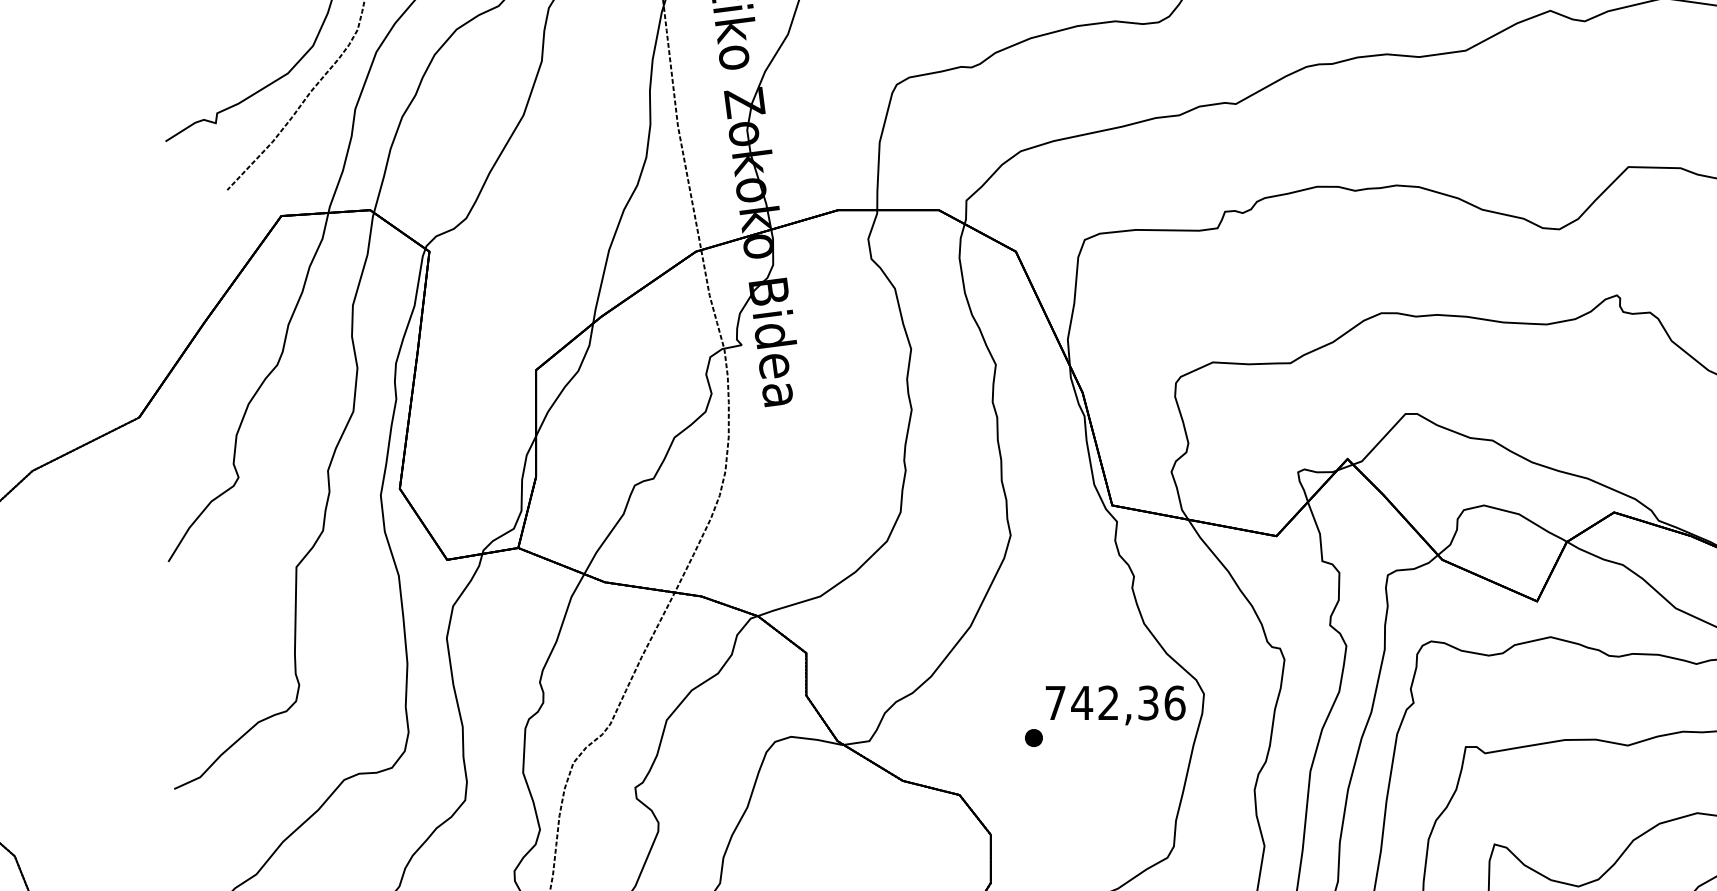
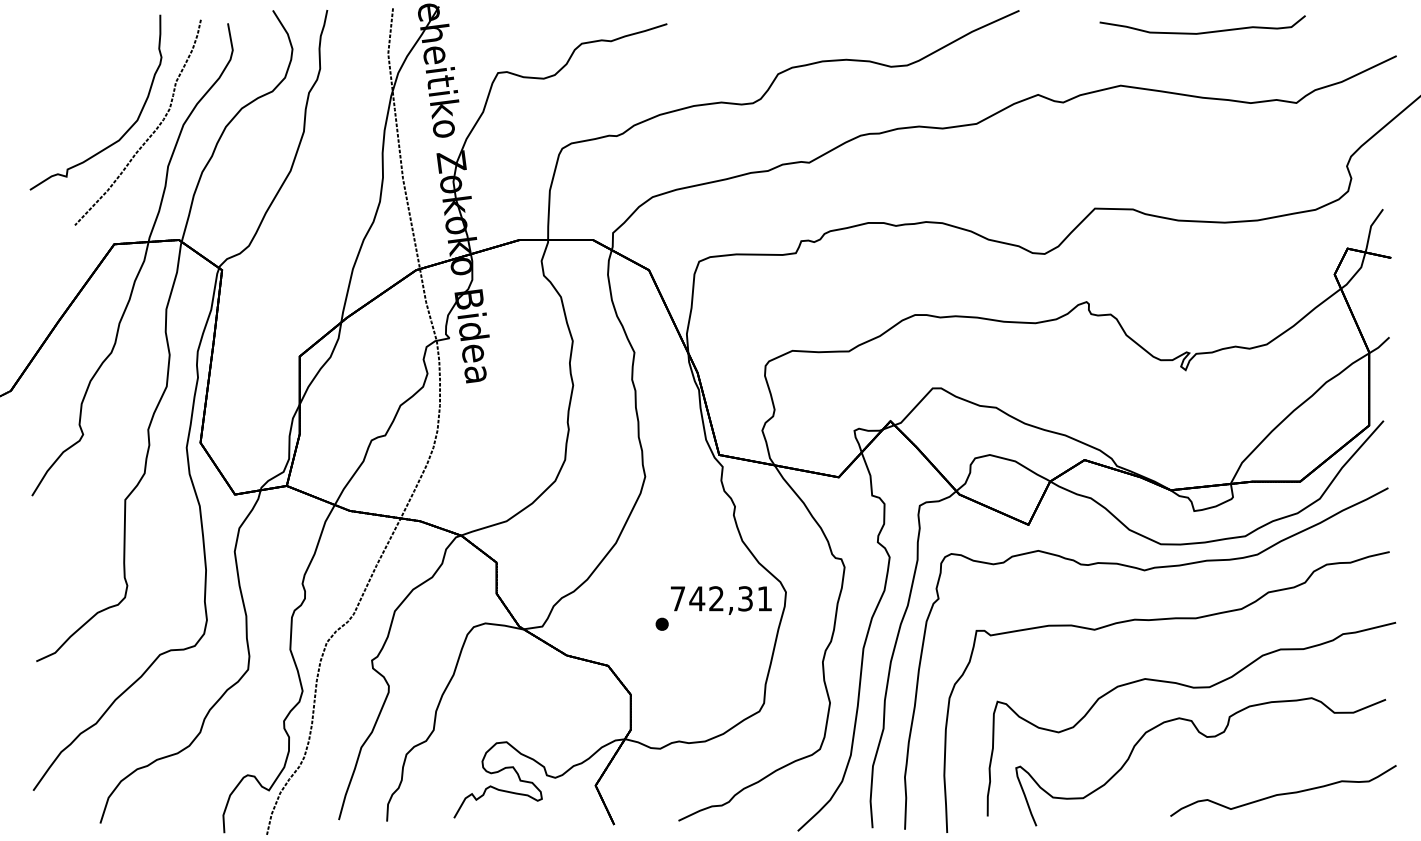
text: (1174, 702) -> (764, 598), 742,36 -> 742,31

